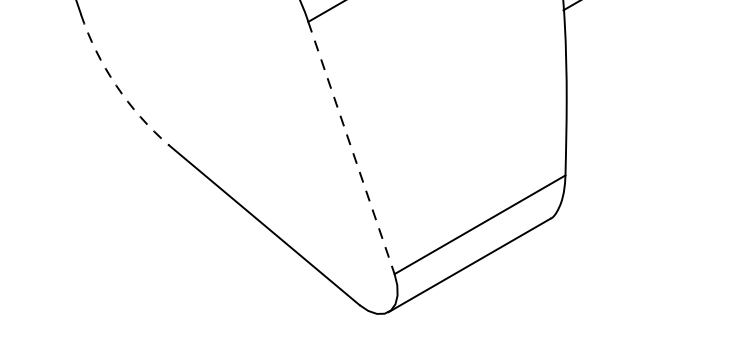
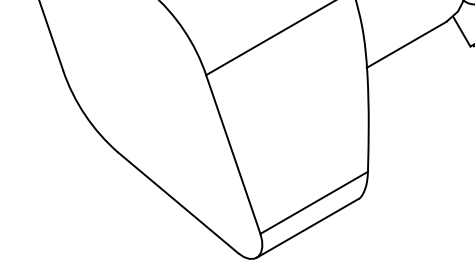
arc: (116, 85) -> (85, 115), dashed -> solid
line: (351, 147) -> (233, 154), dashed -> solid

